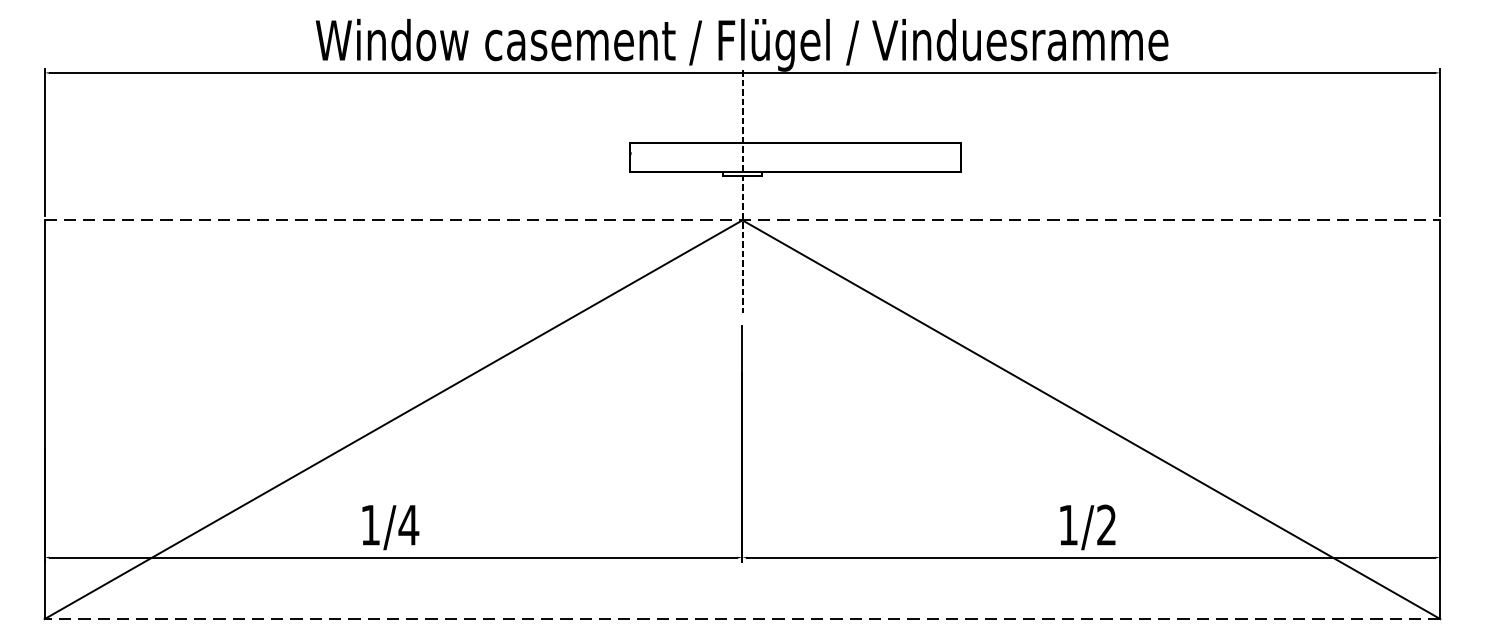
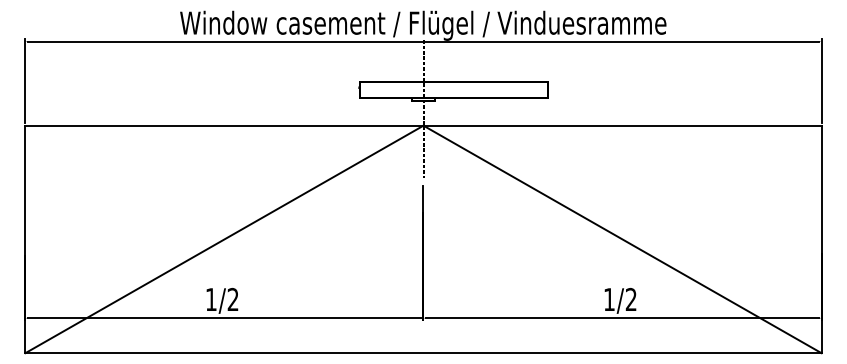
line: (744, 219) -> (424, 125), dashed -> solid
text: (409, 523) -> (233, 298), 1/4 -> 1/2
line: (742, 619) -> (423, 353), dashed -> solid

